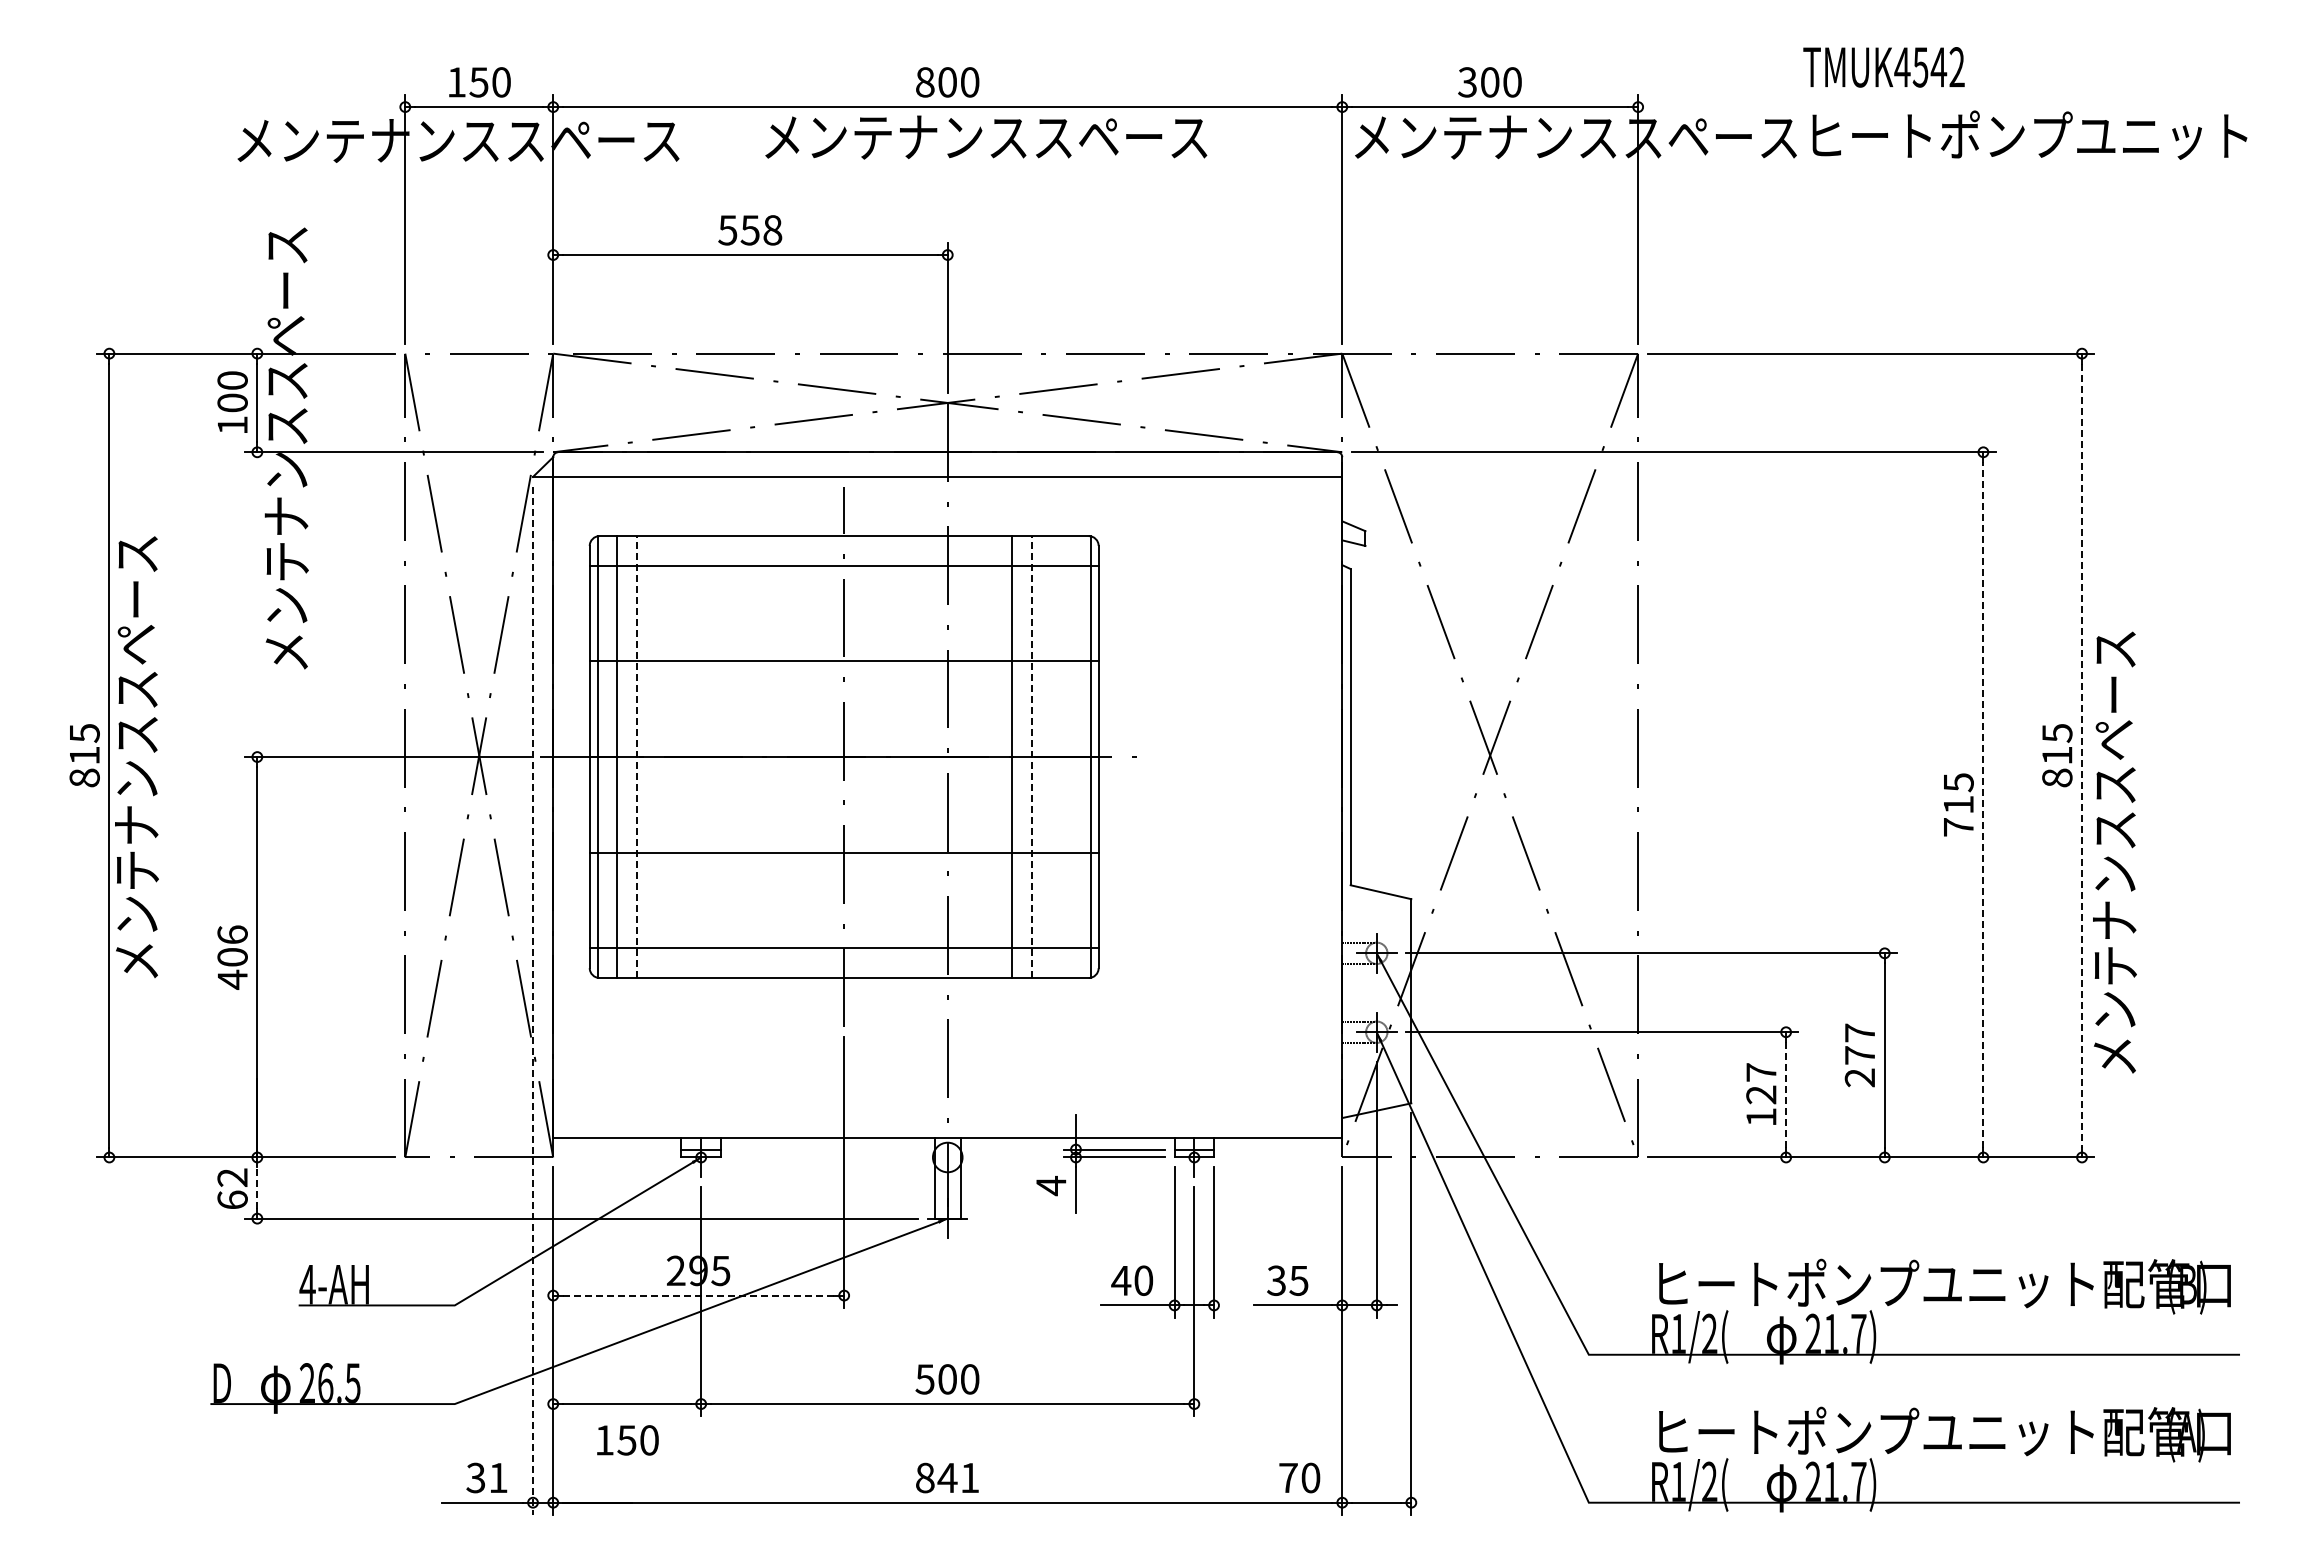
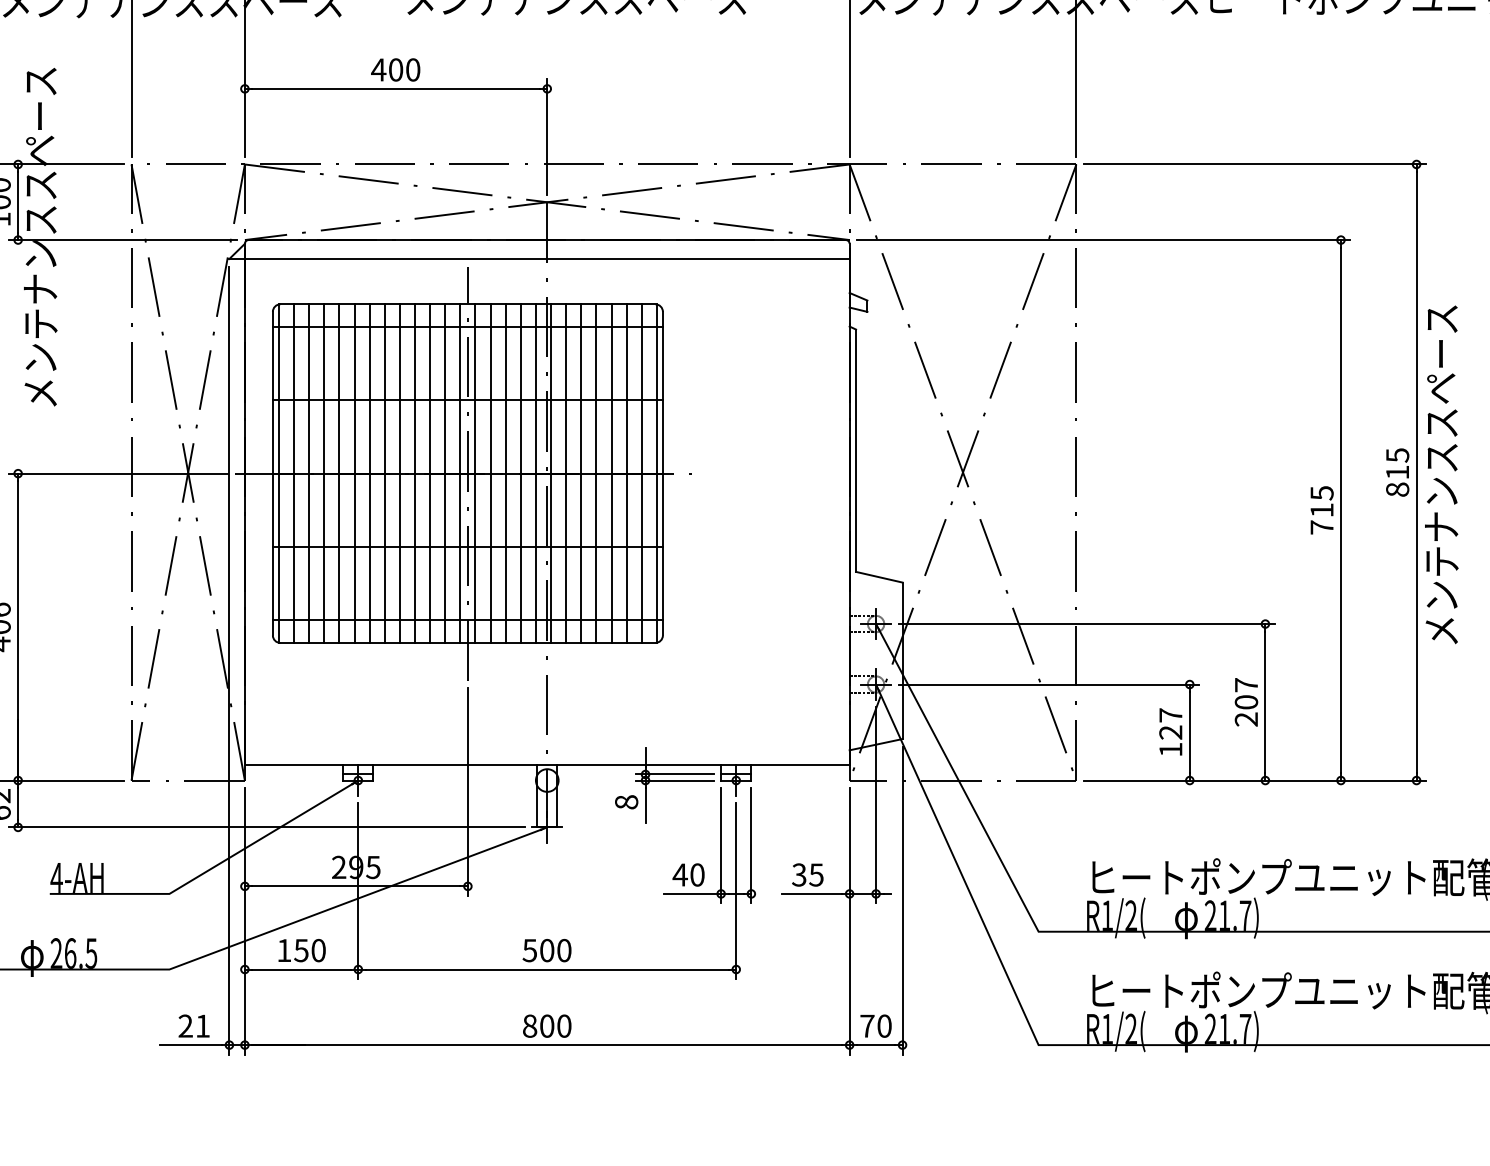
text: (749, 230) -> (395, 70), 558 -> 400
line: (656, 756) -> (324, 473), added
line: (676, 756) -> (339, 473), added
line: (696, 756) -> (354, 473), added
line: (715, 756) -> (369, 473), added
line: (735, 756) -> (384, 473), added
line: (755, 756) -> (399, 473), added
line: (775, 756) -> (415, 473), added
line: (794, 756) -> (429, 473), added
line: (814, 756) -> (445, 473), added
line: (834, 756) -> (460, 473), added
line: (854, 756) -> (475, 473), added
line: (873, 756) -> (490, 473), added
line: (893, 756) -> (505, 473), added
line: (913, 756) -> (521, 473), added
line: (932, 756) -> (535, 473), added
line: (952, 756) -> (550, 473), added
line: (972, 756) -> (566, 473), added
line: (992, 756) -> (581, 473), added
line: (1051, 756) -> (626, 473), added
line: (1071, 756) -> (642, 473), added
line: (2082, 756) -> (1416, 473), dashed -> solid
line: (637, 757) -> (309, 473), dashed -> solid
line: (1031, 757) -> (611, 473), dashed -> solid
line: (1983, 804) -> (1341, 510), dashed -> solid
text: (2114, 852) -> (1441, 474), moved
line: (533, 1001) -> (229, 660), dashed -> solid
text: (1859, 1055) -> (1246, 702), 277 -> 207
line: (1786, 1094) -> (1190, 732), dashed -> solid
text: (1051, 1185) -> (626, 802), 4 -> 8
line: (257, 1188) -> (18, 804), dashed -> solid
line: (698, 1295) -> (356, 886), dashed -> solid
text: (627, 1440) -> (301, 950), moved
text: (958, 1477) -> (555, 1025), 841 -> 800
text: (1299, 1477) -> (875, 1025), moved
text: (475, 1478) -> (185, 1026), 31 -> 21

